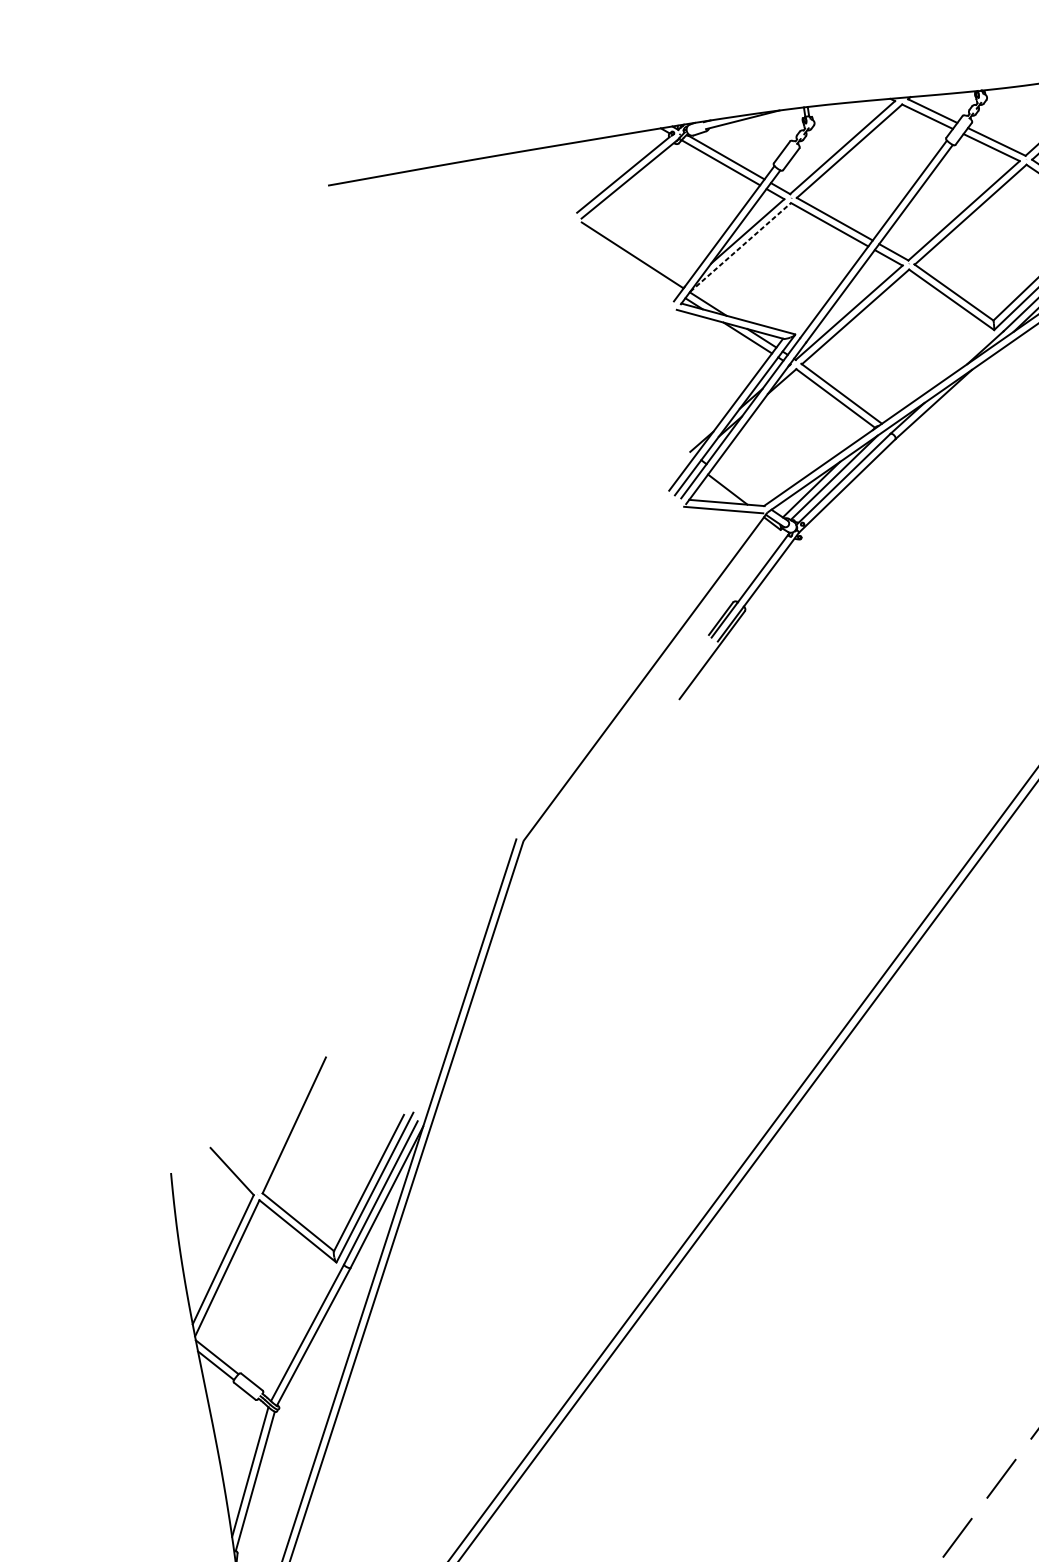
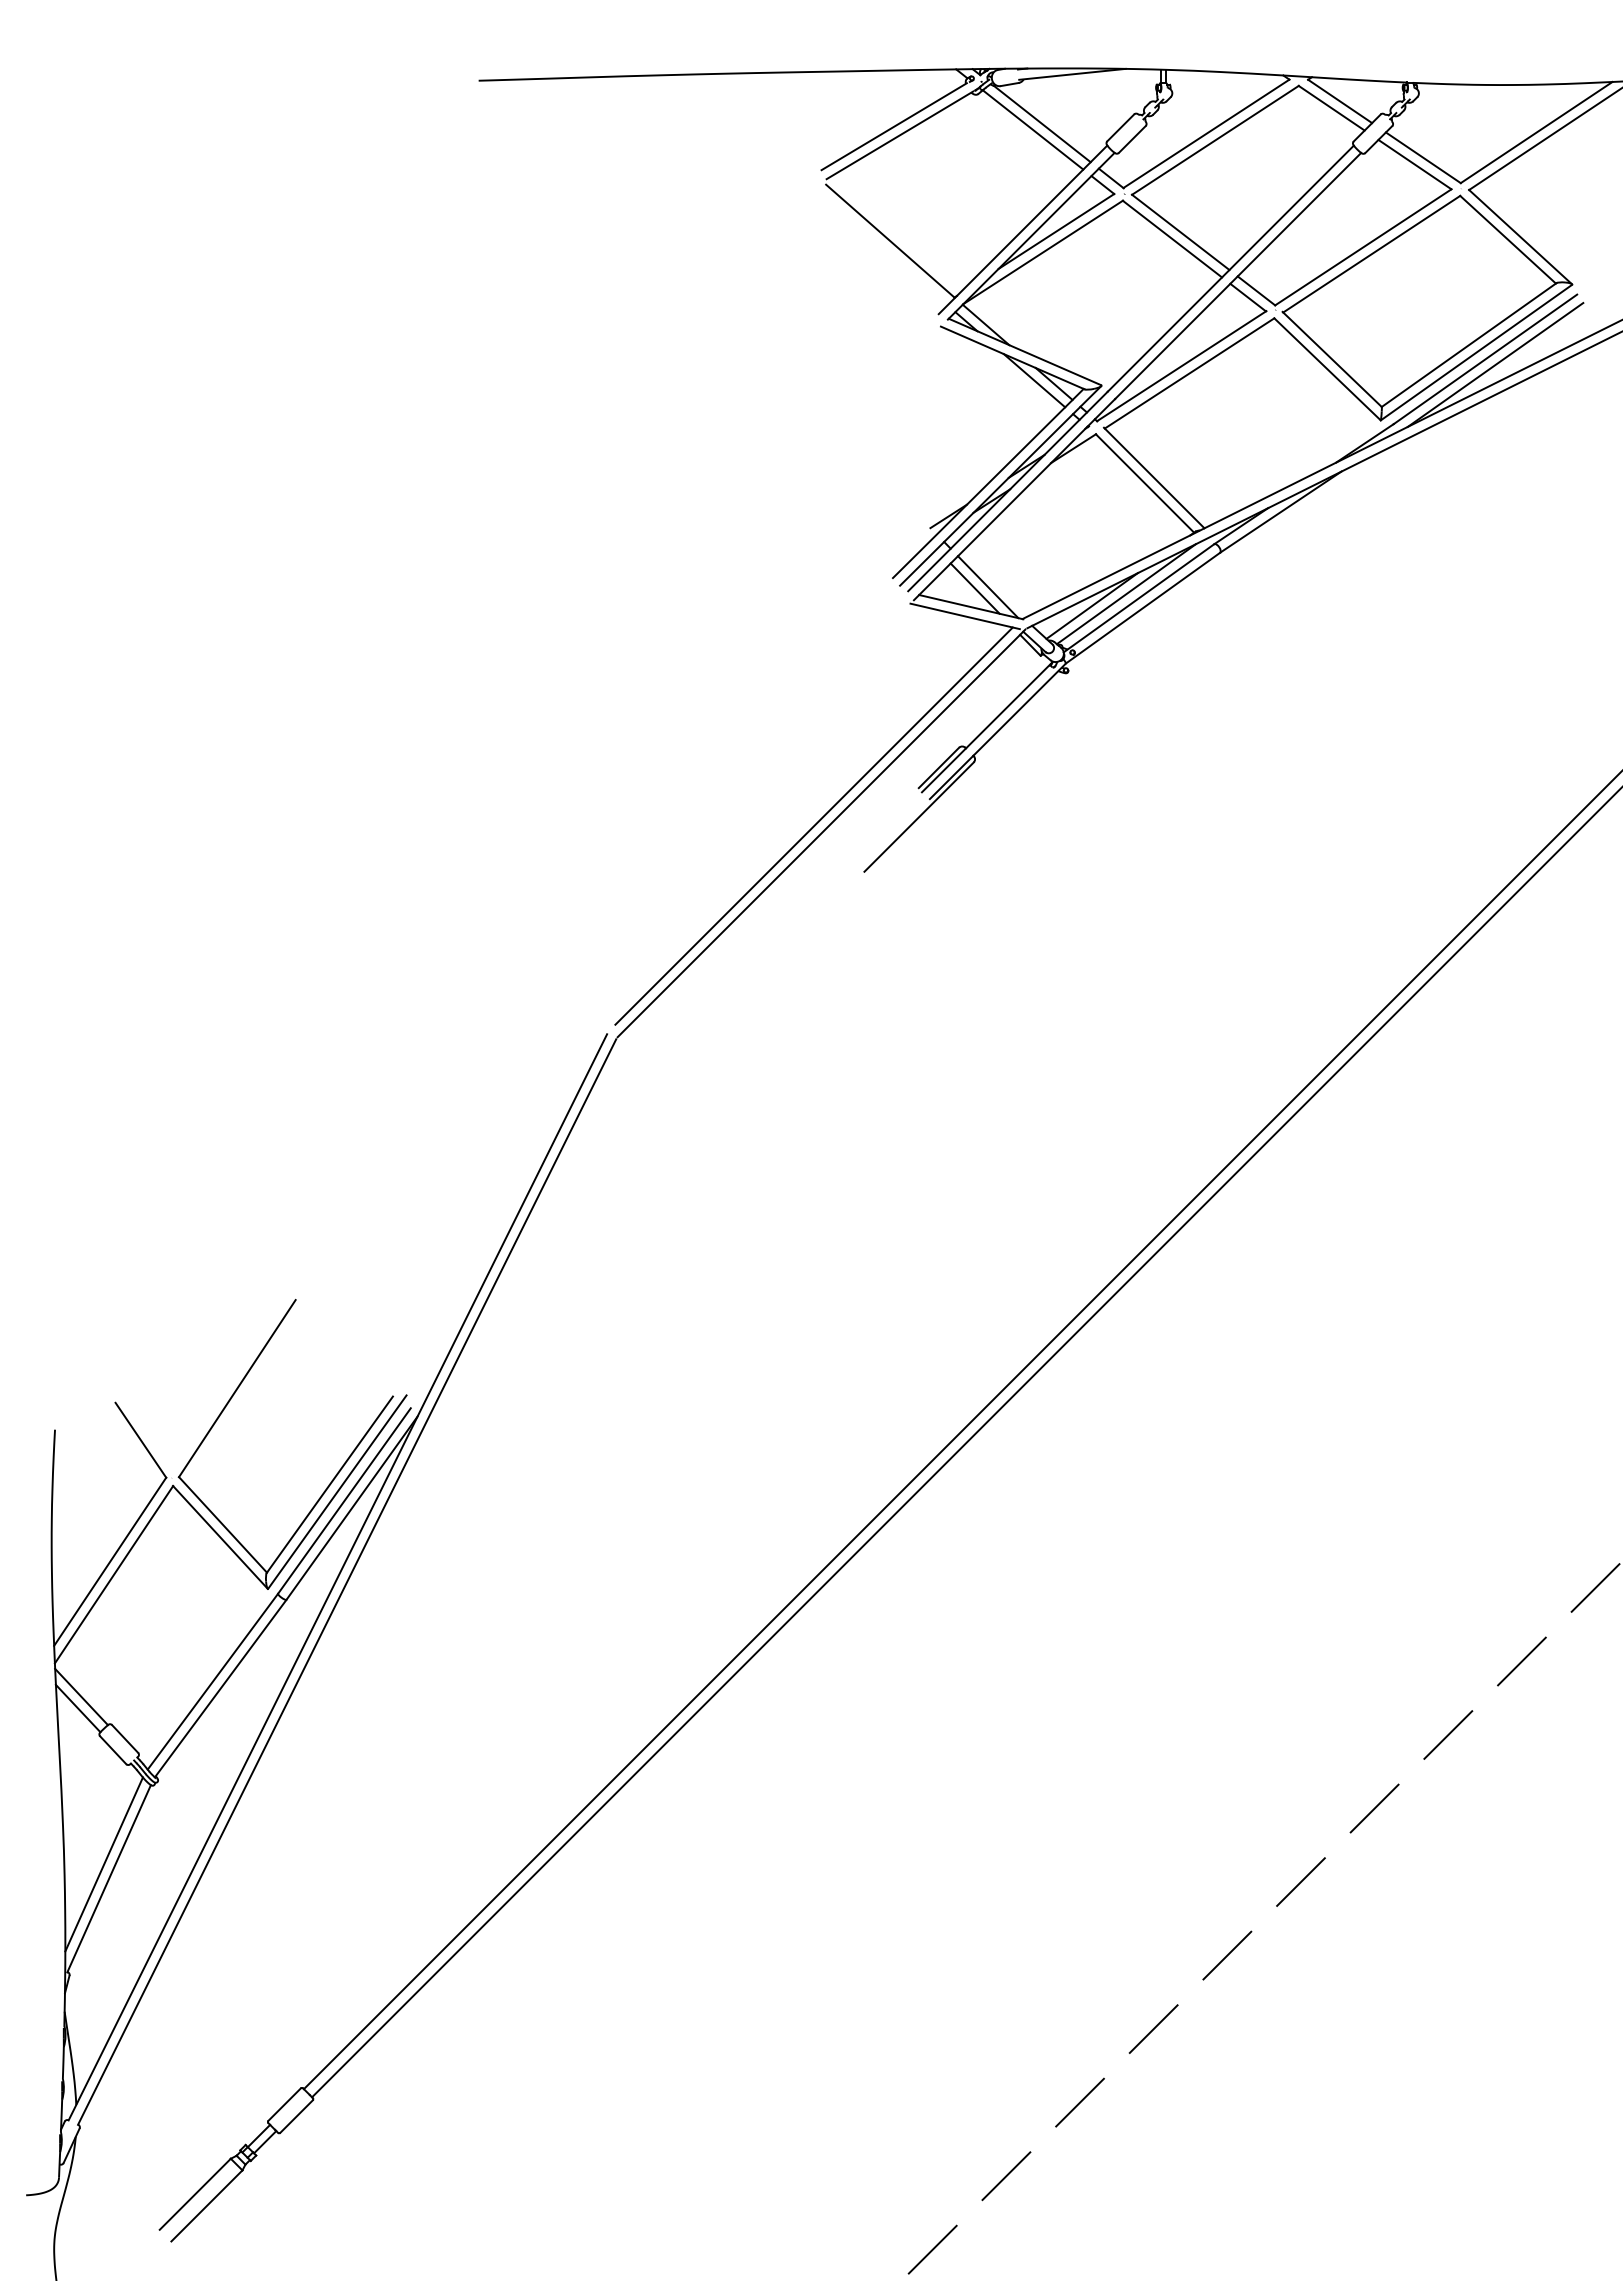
line: (740, 247) -> (1043, 252), dashed -> solid
line: (736, 487) -> (987, 587), added
line: (639, 672) -> (813, 825), added

